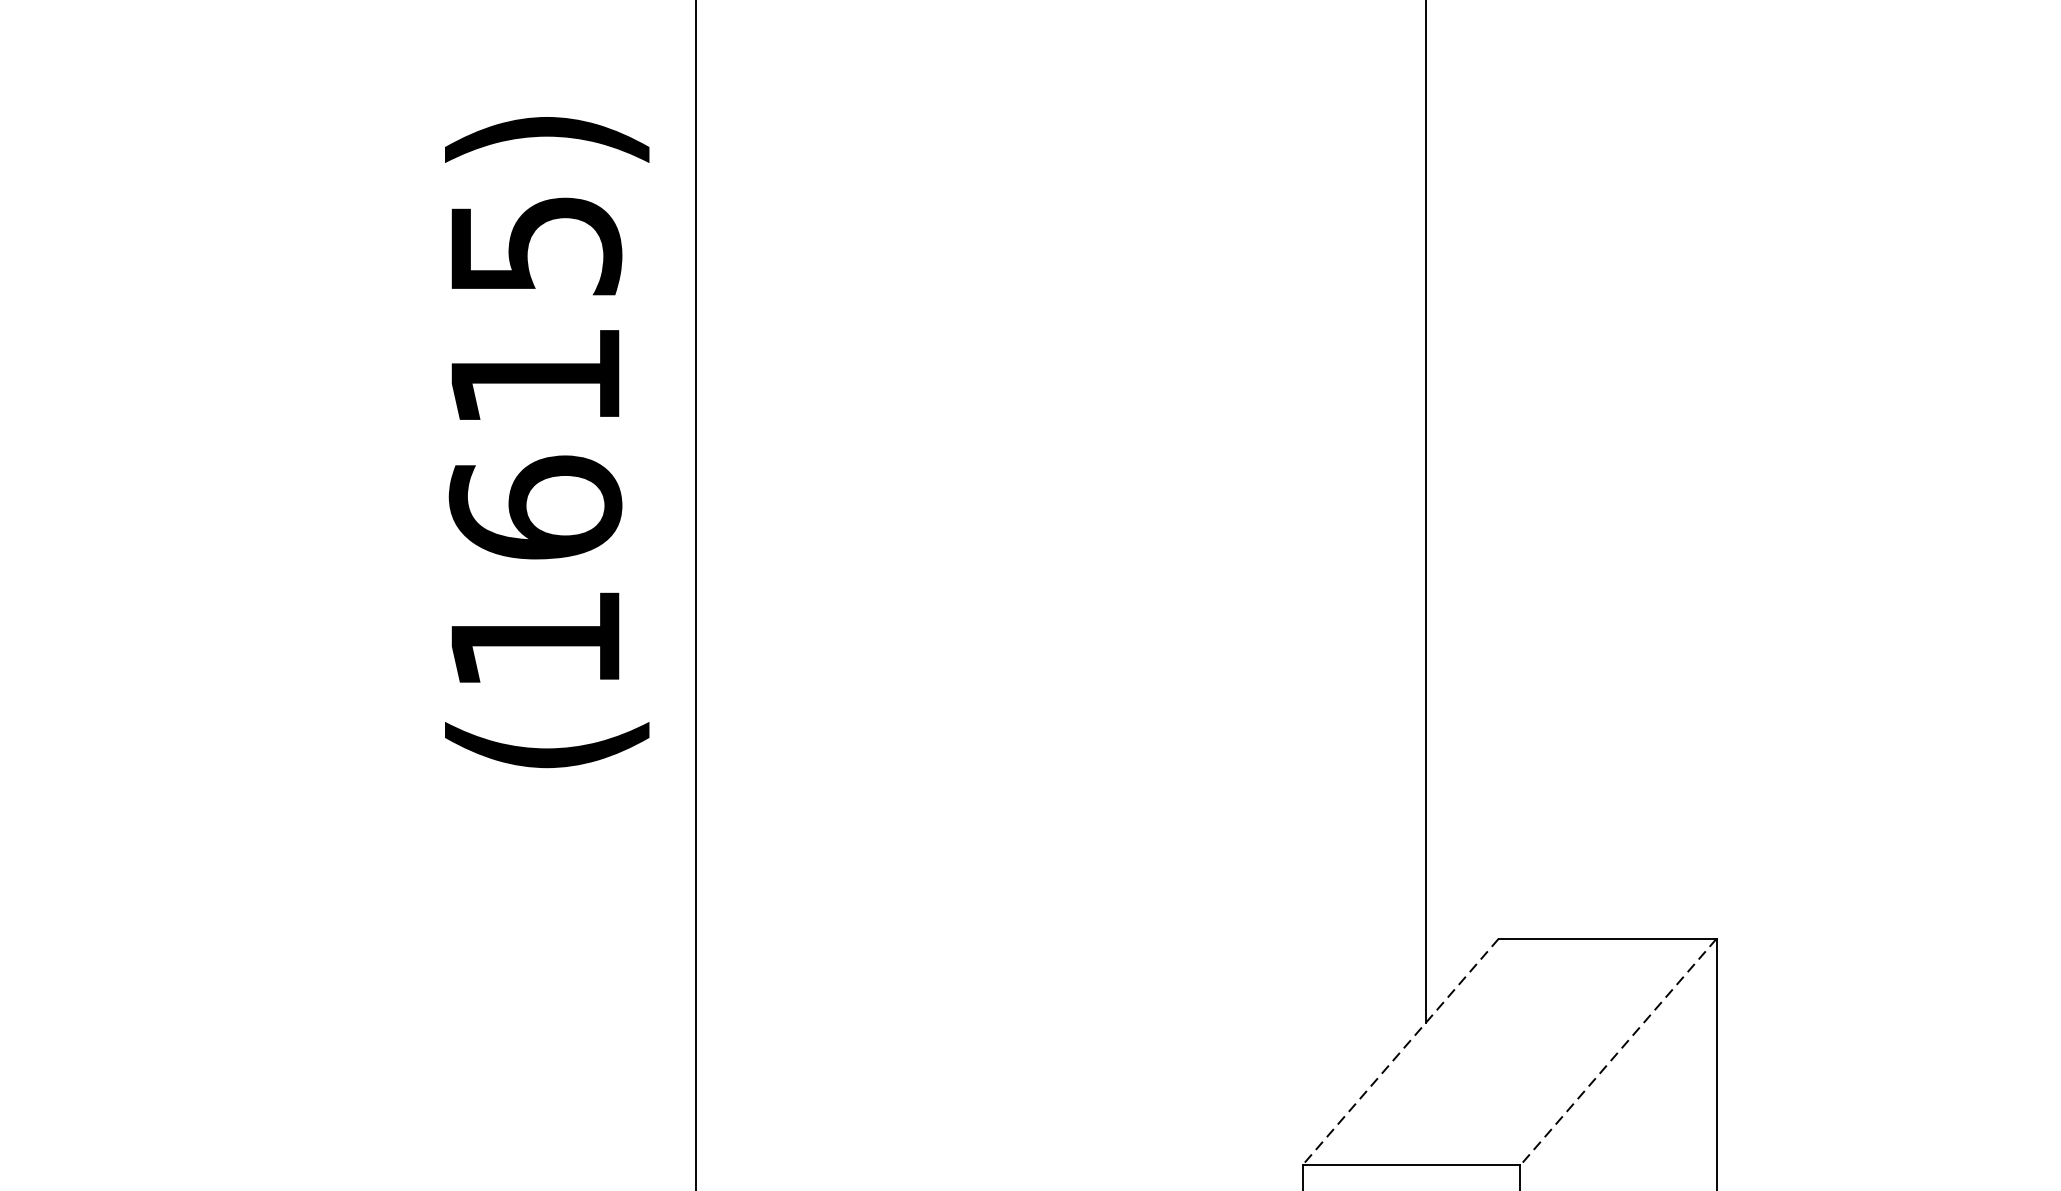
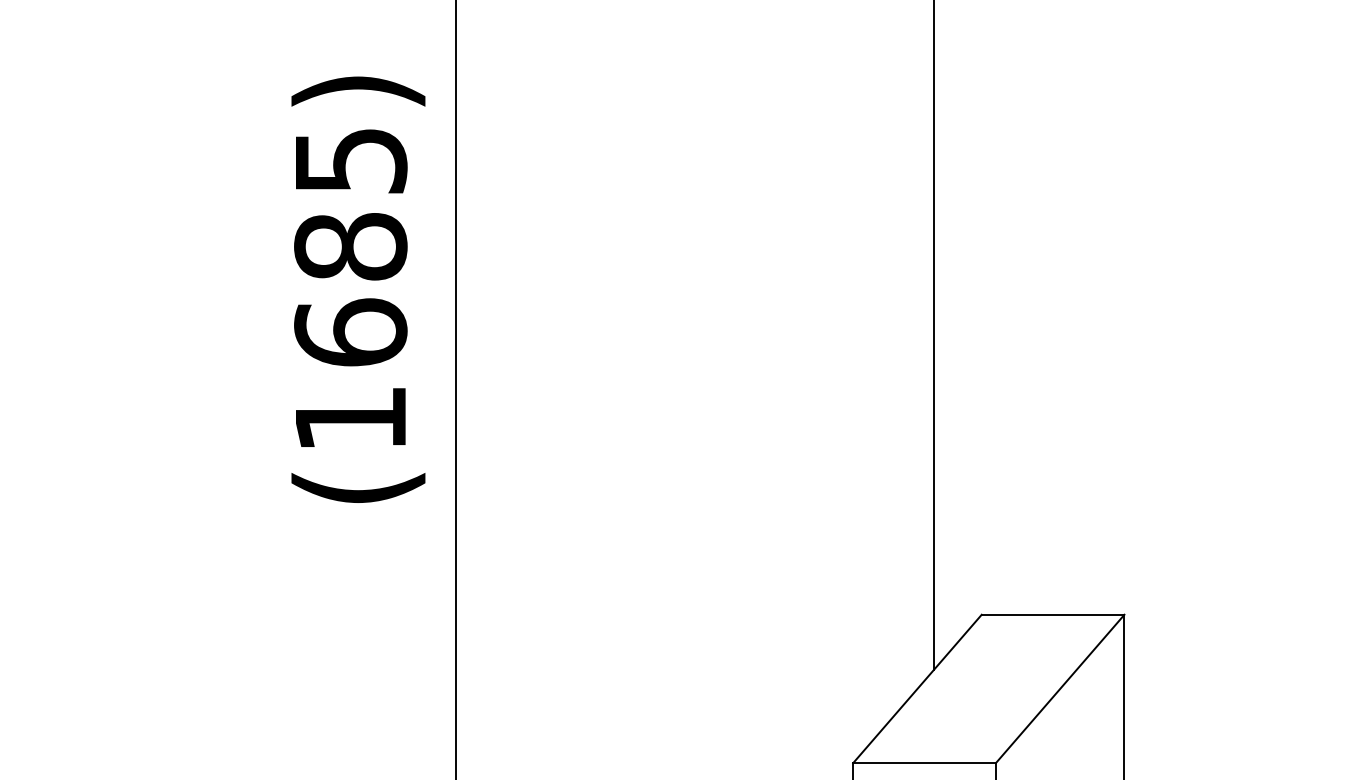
text: (535, 376) -> (350, 246), (1615) -> (1685)
line: (1400, 1052) -> (917, 689), dashed -> solid
line: (1617, 1052) -> (1059, 689), dashed -> solid

